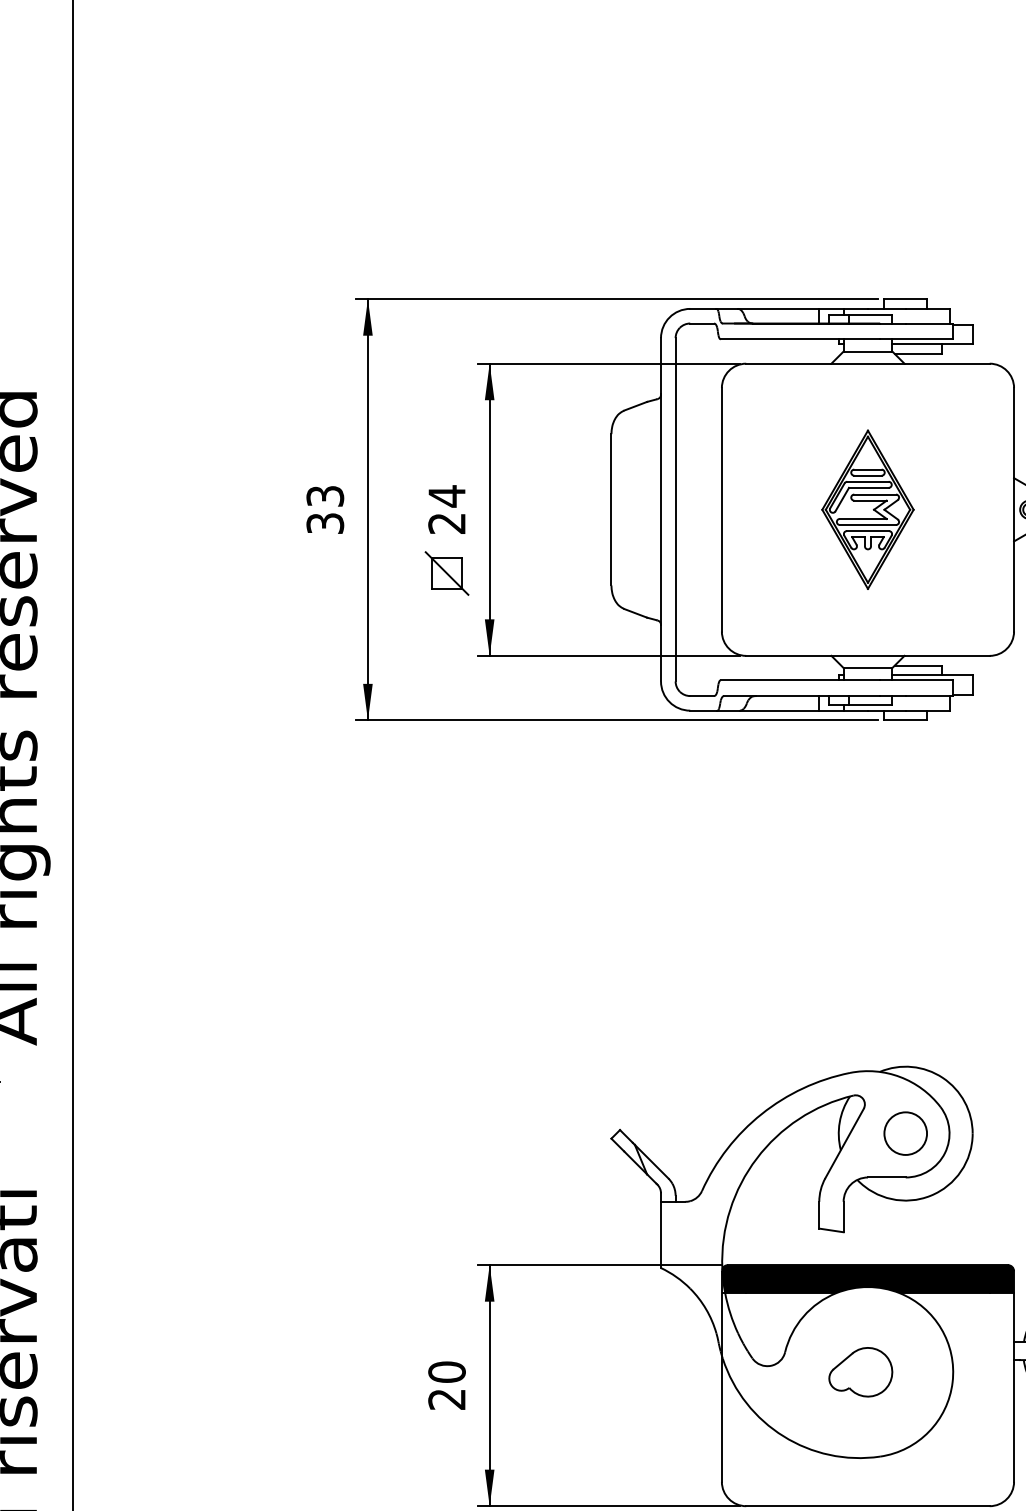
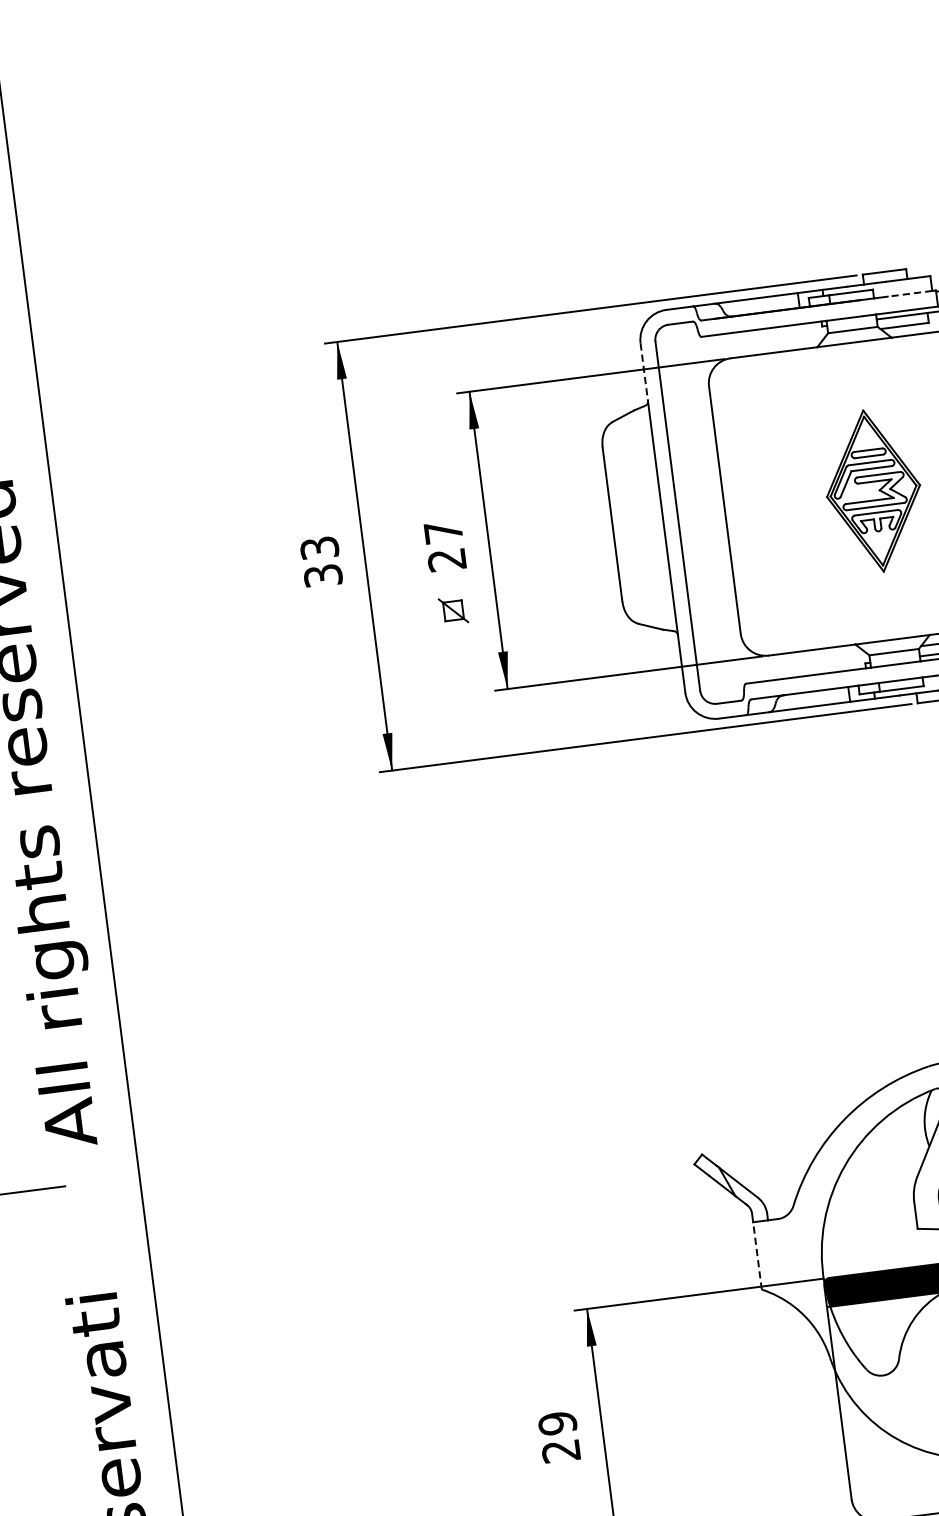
line: (927, 323) -> (909, 293), solid -> dashed
line: (661, 366) -> (644, 372), solid -> dashed
text: (446, 496) -> (442, 532), 24 -> 27
part: (446, 573) -> (452, 610), size x0.6
line: (661, 1234) -> (757, 1255), solid -> dashed
text: (446, 1372) -> (557, 1423), 20 -> 29

